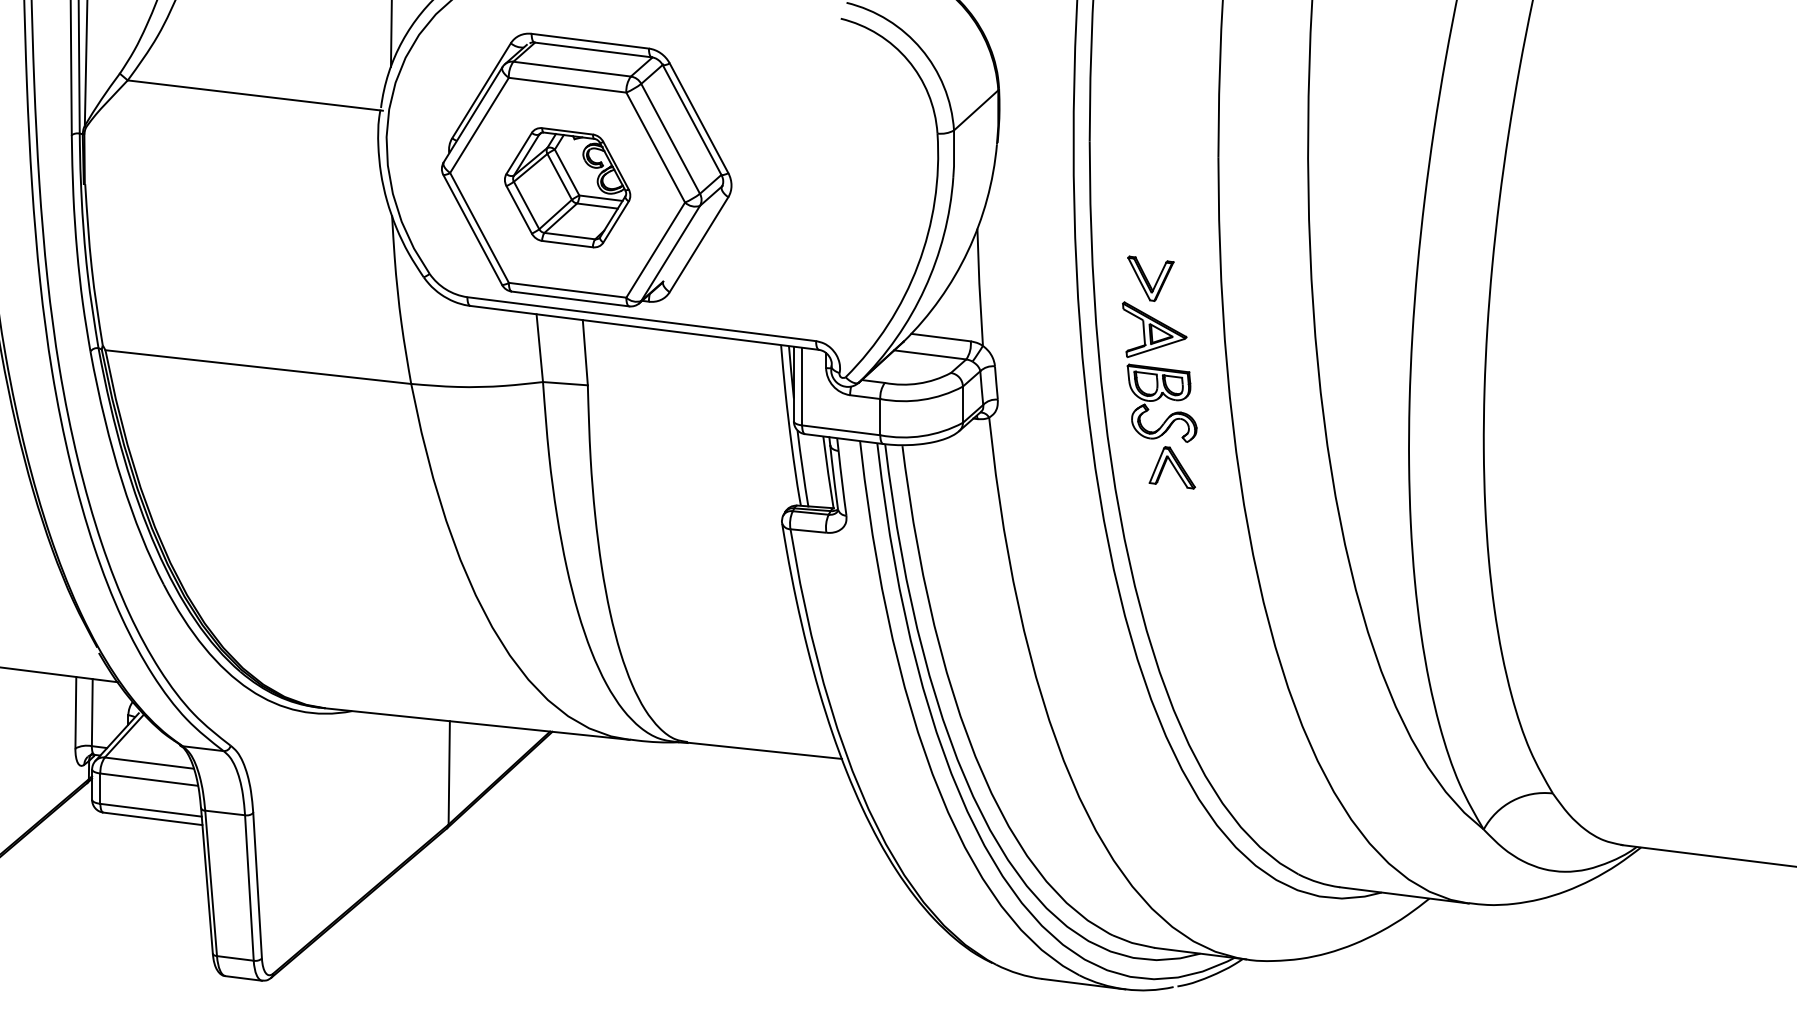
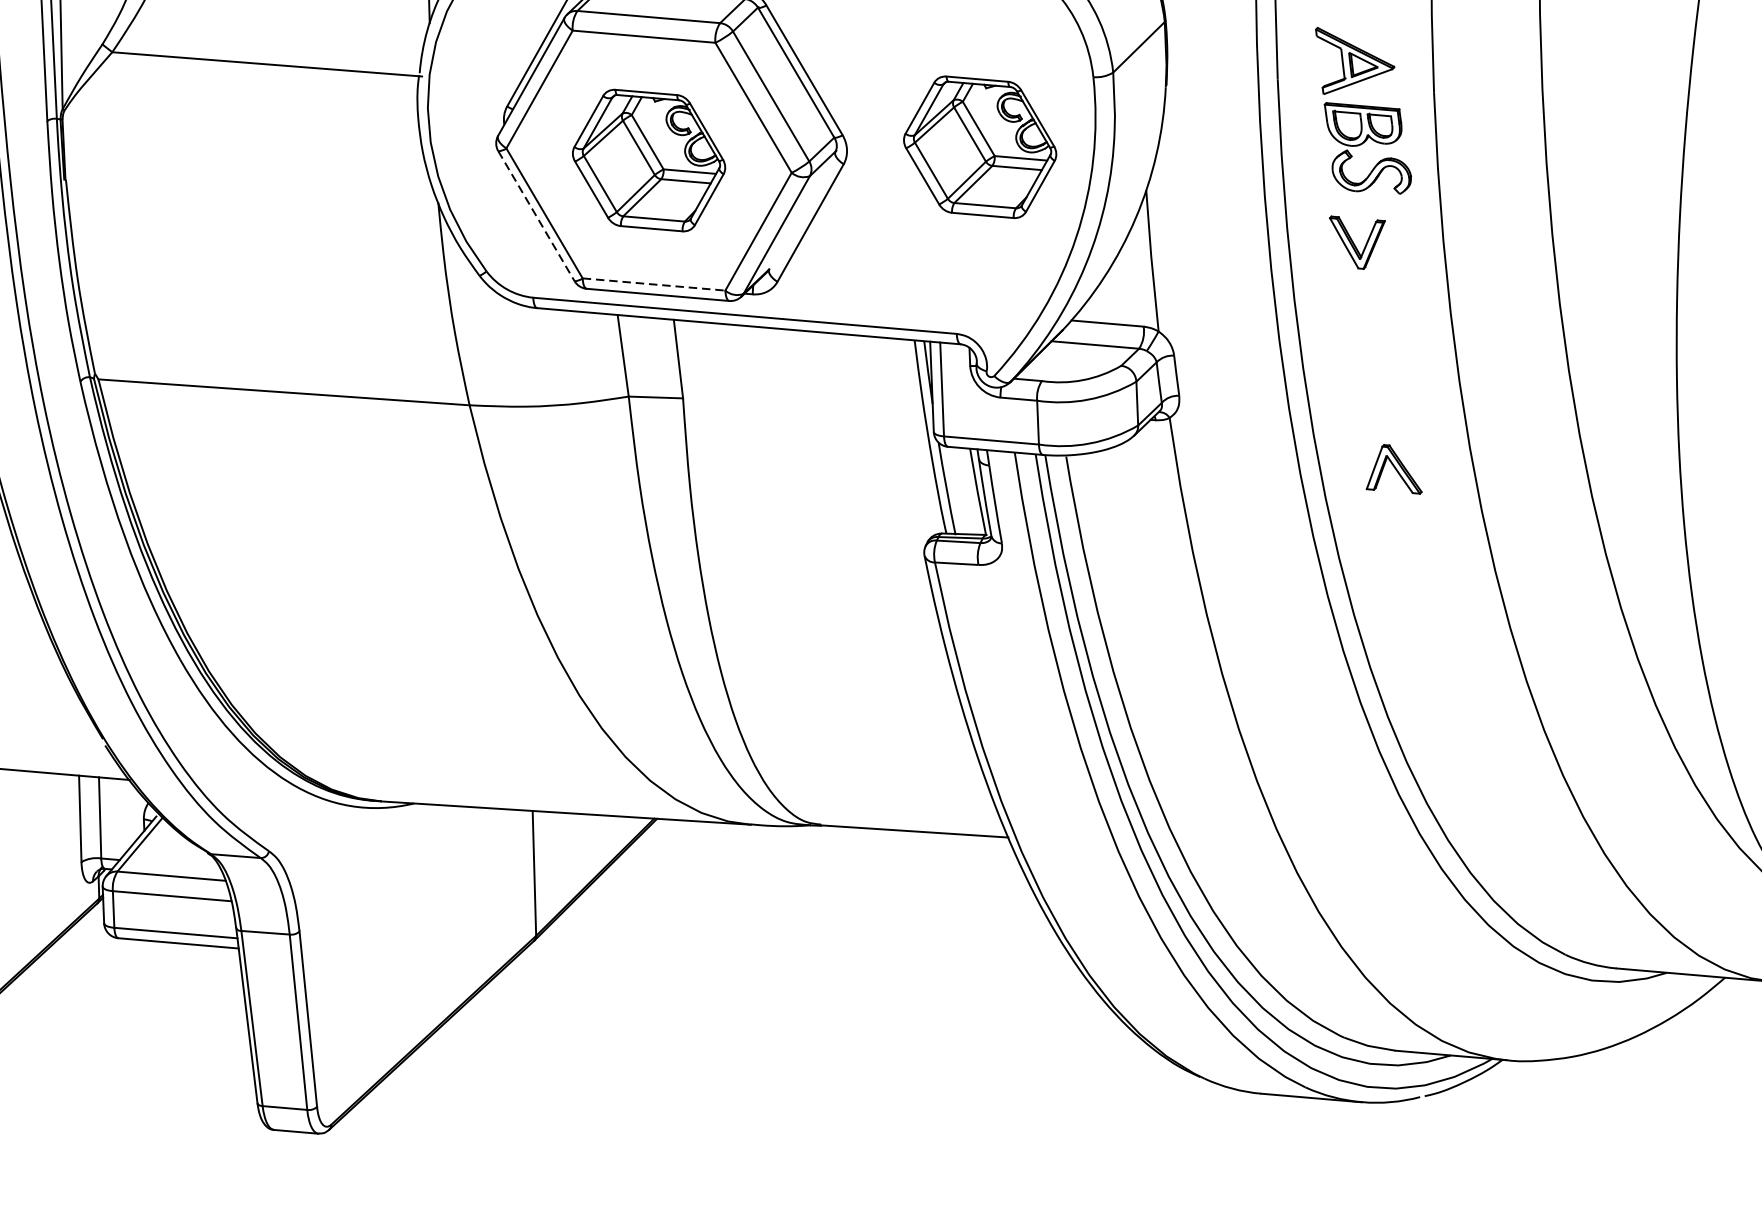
part: (841, 187) -> (980, 147), added
line: (472, 230) -> (536, 216), solid -> dashed
line: (568, 290) -> (655, 284), solid -> dashed
part: (1159, 371) -> (1363, 109), moved

